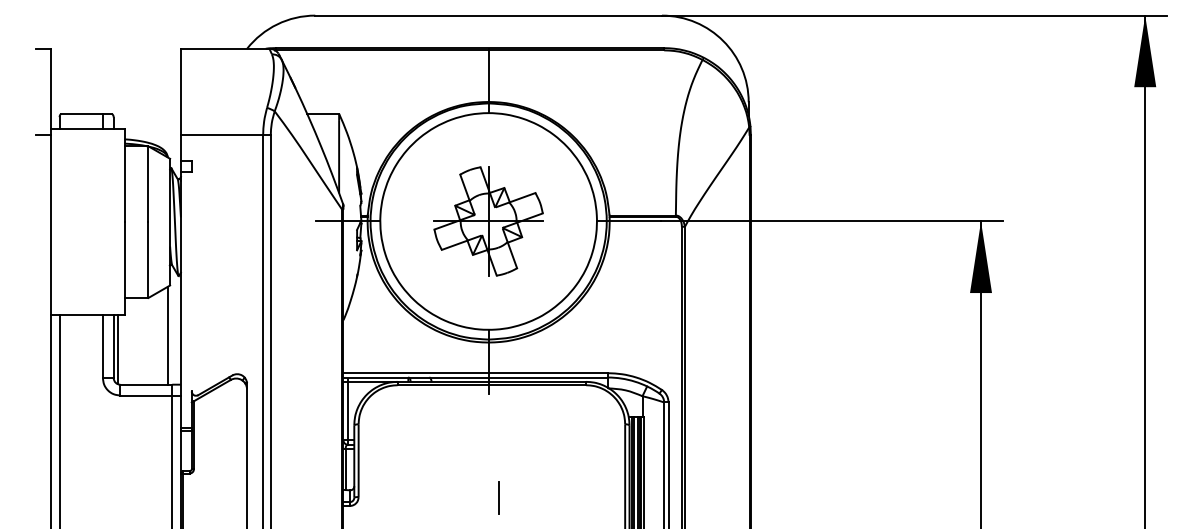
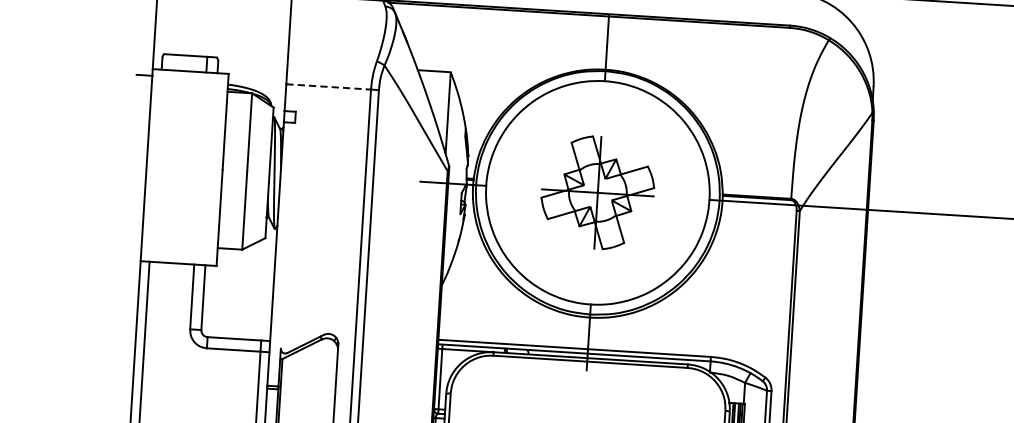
line: (222, 135) -> (329, 86), solid -> dashed
line: (167, 335) -> (259, 289), removed
line: (117, 349) -> (207, 300), removed

